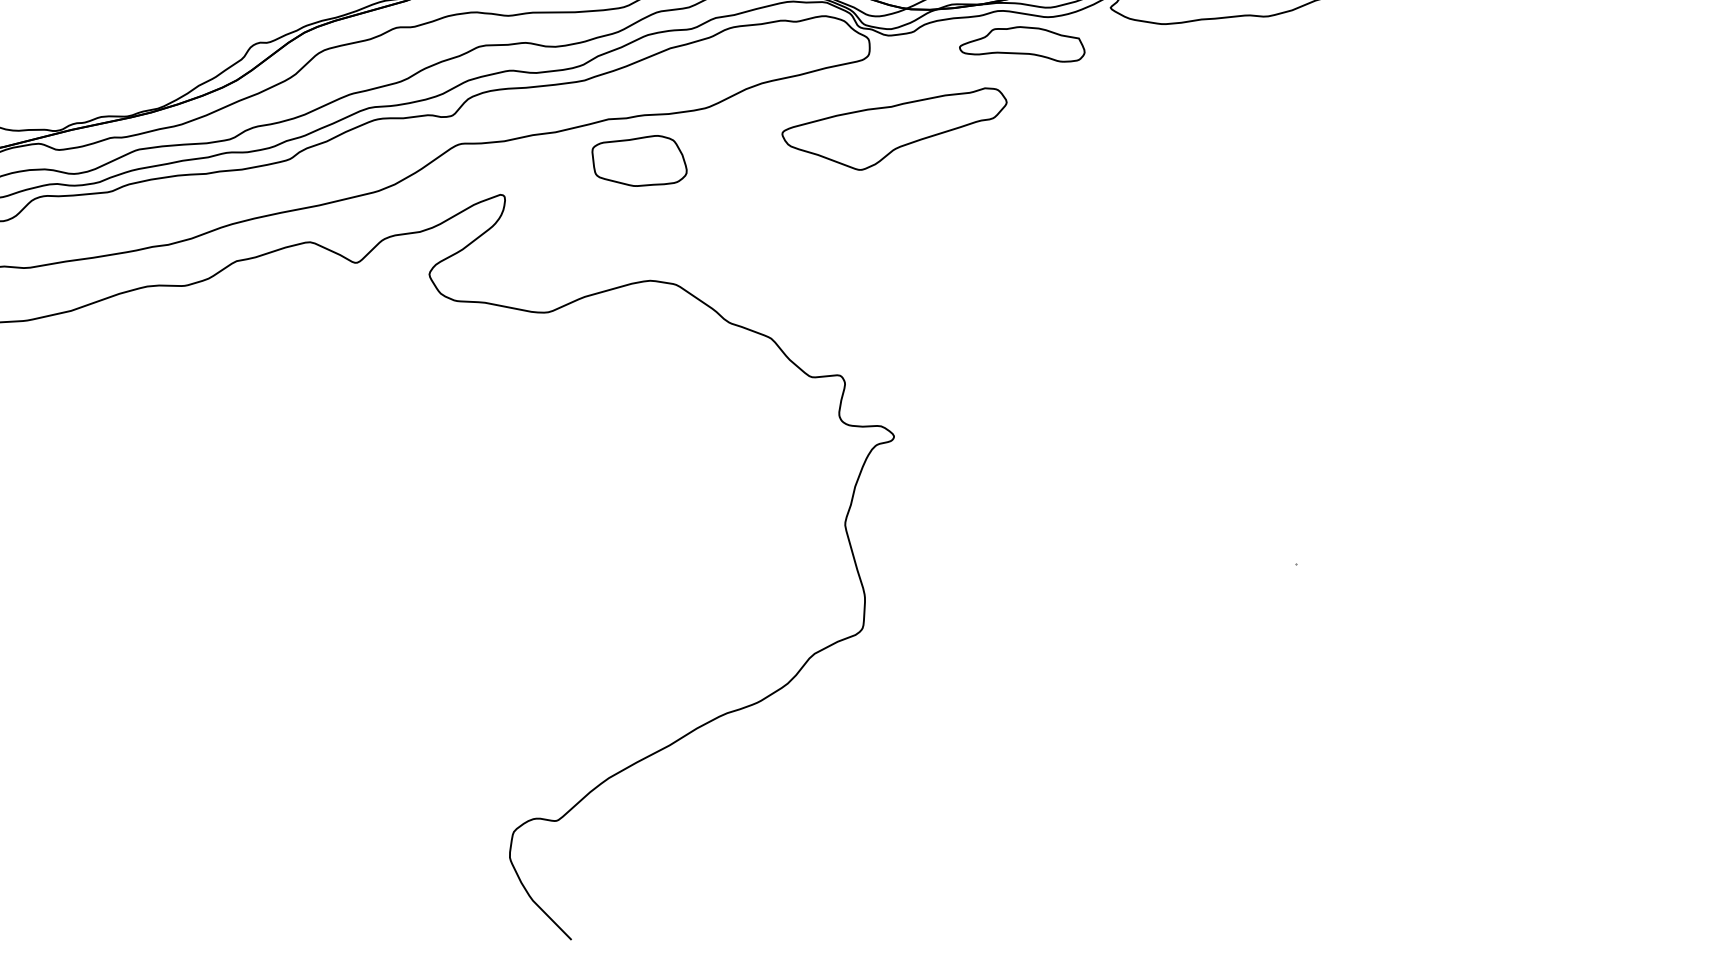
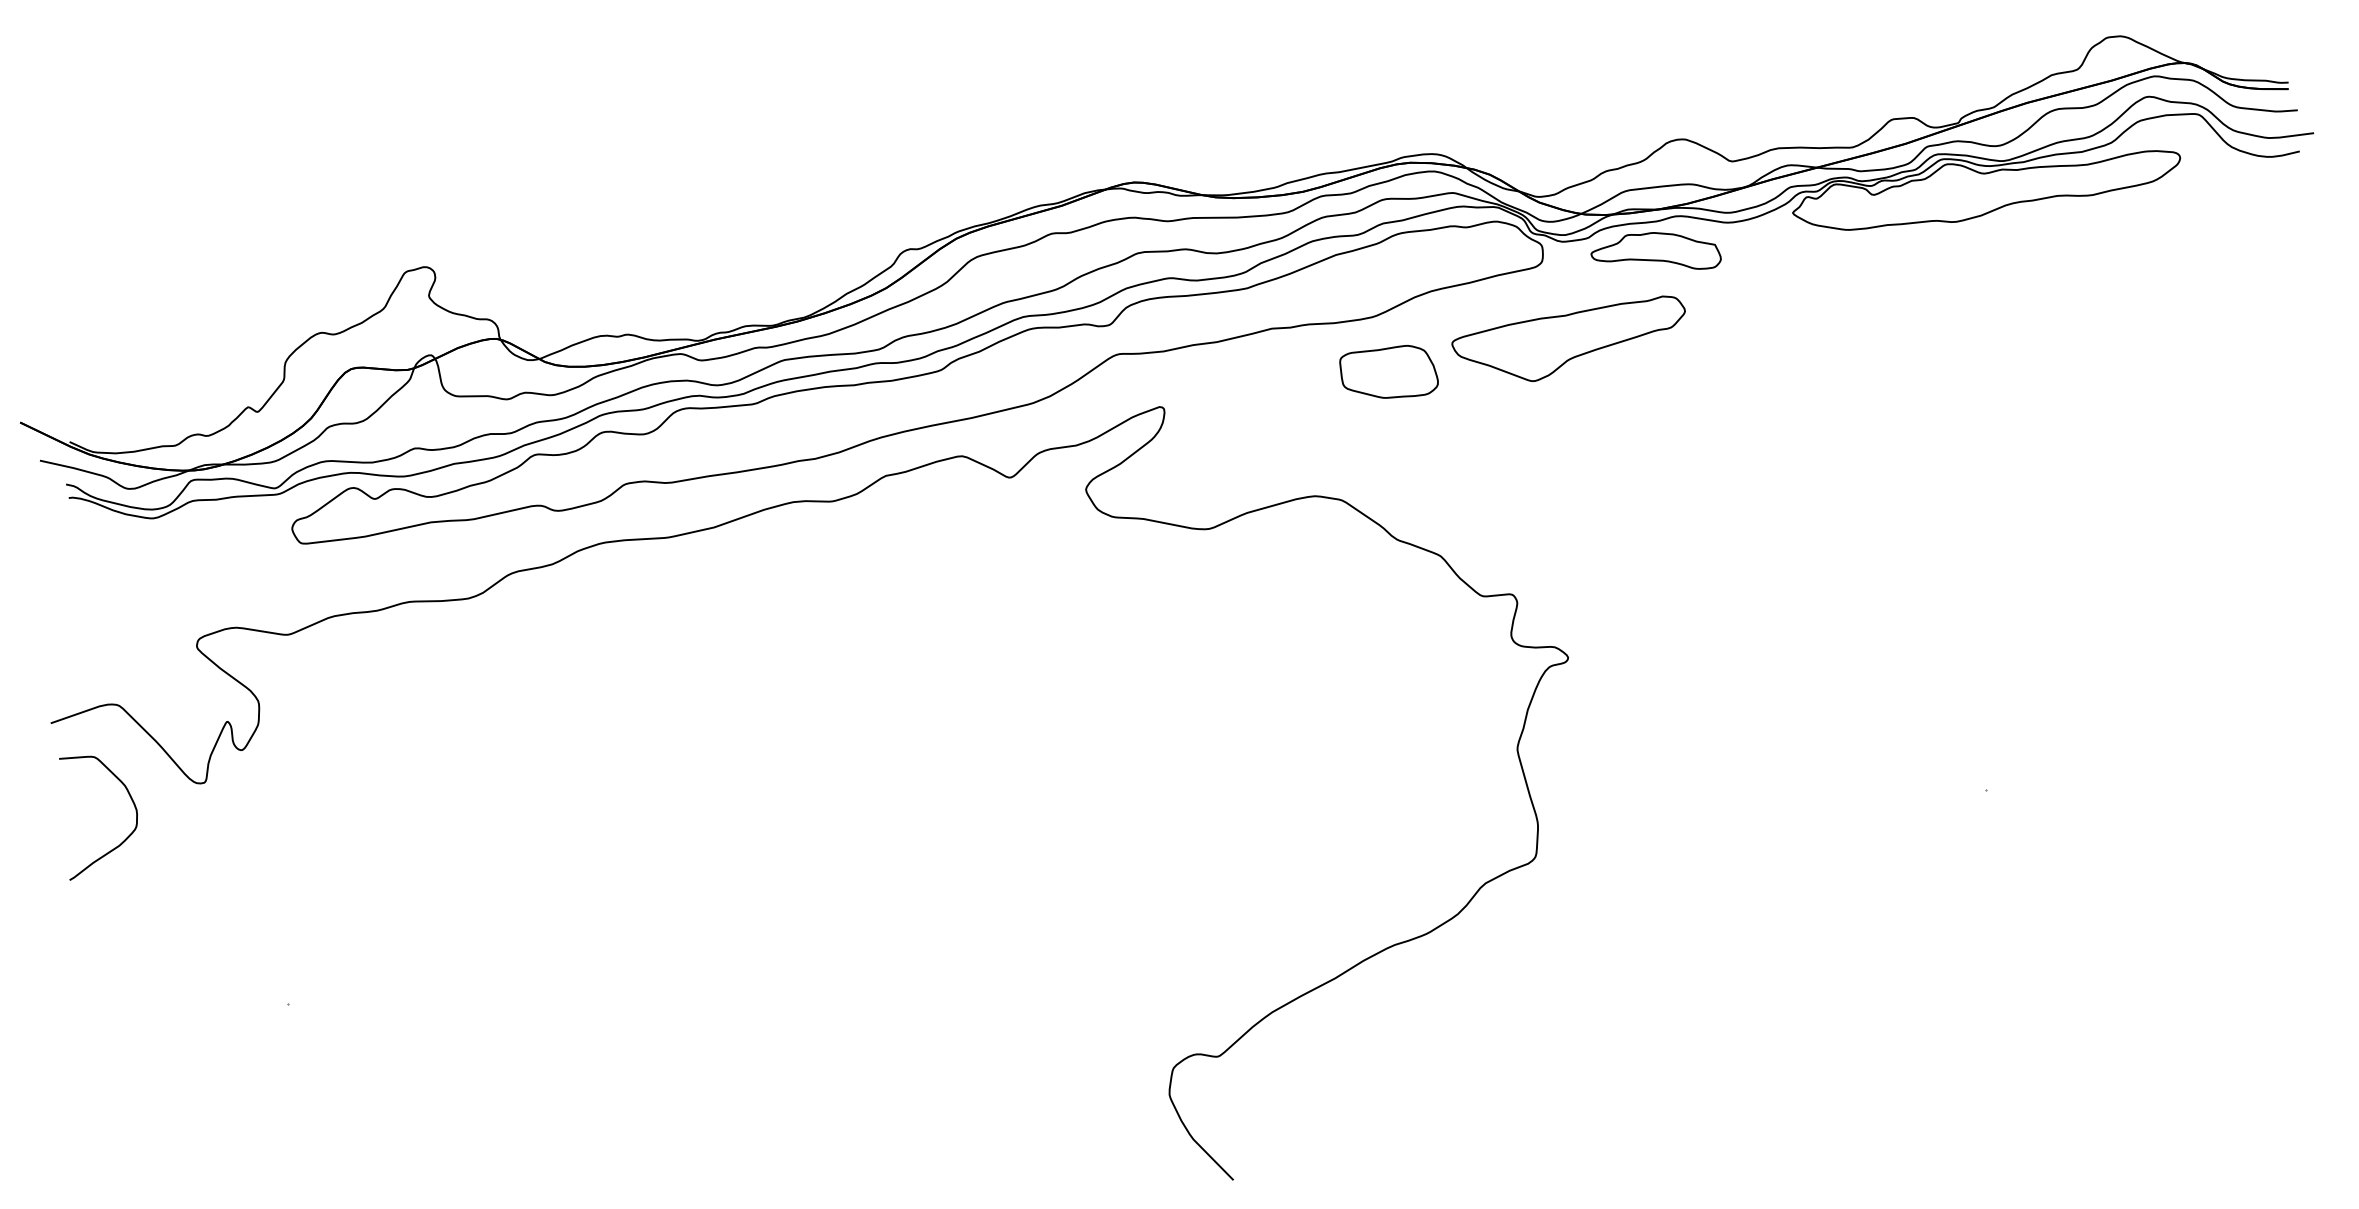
part: (1021, 43) -> (1655, 250), moved
part: (639, 160) -> (1388, 371), moved

